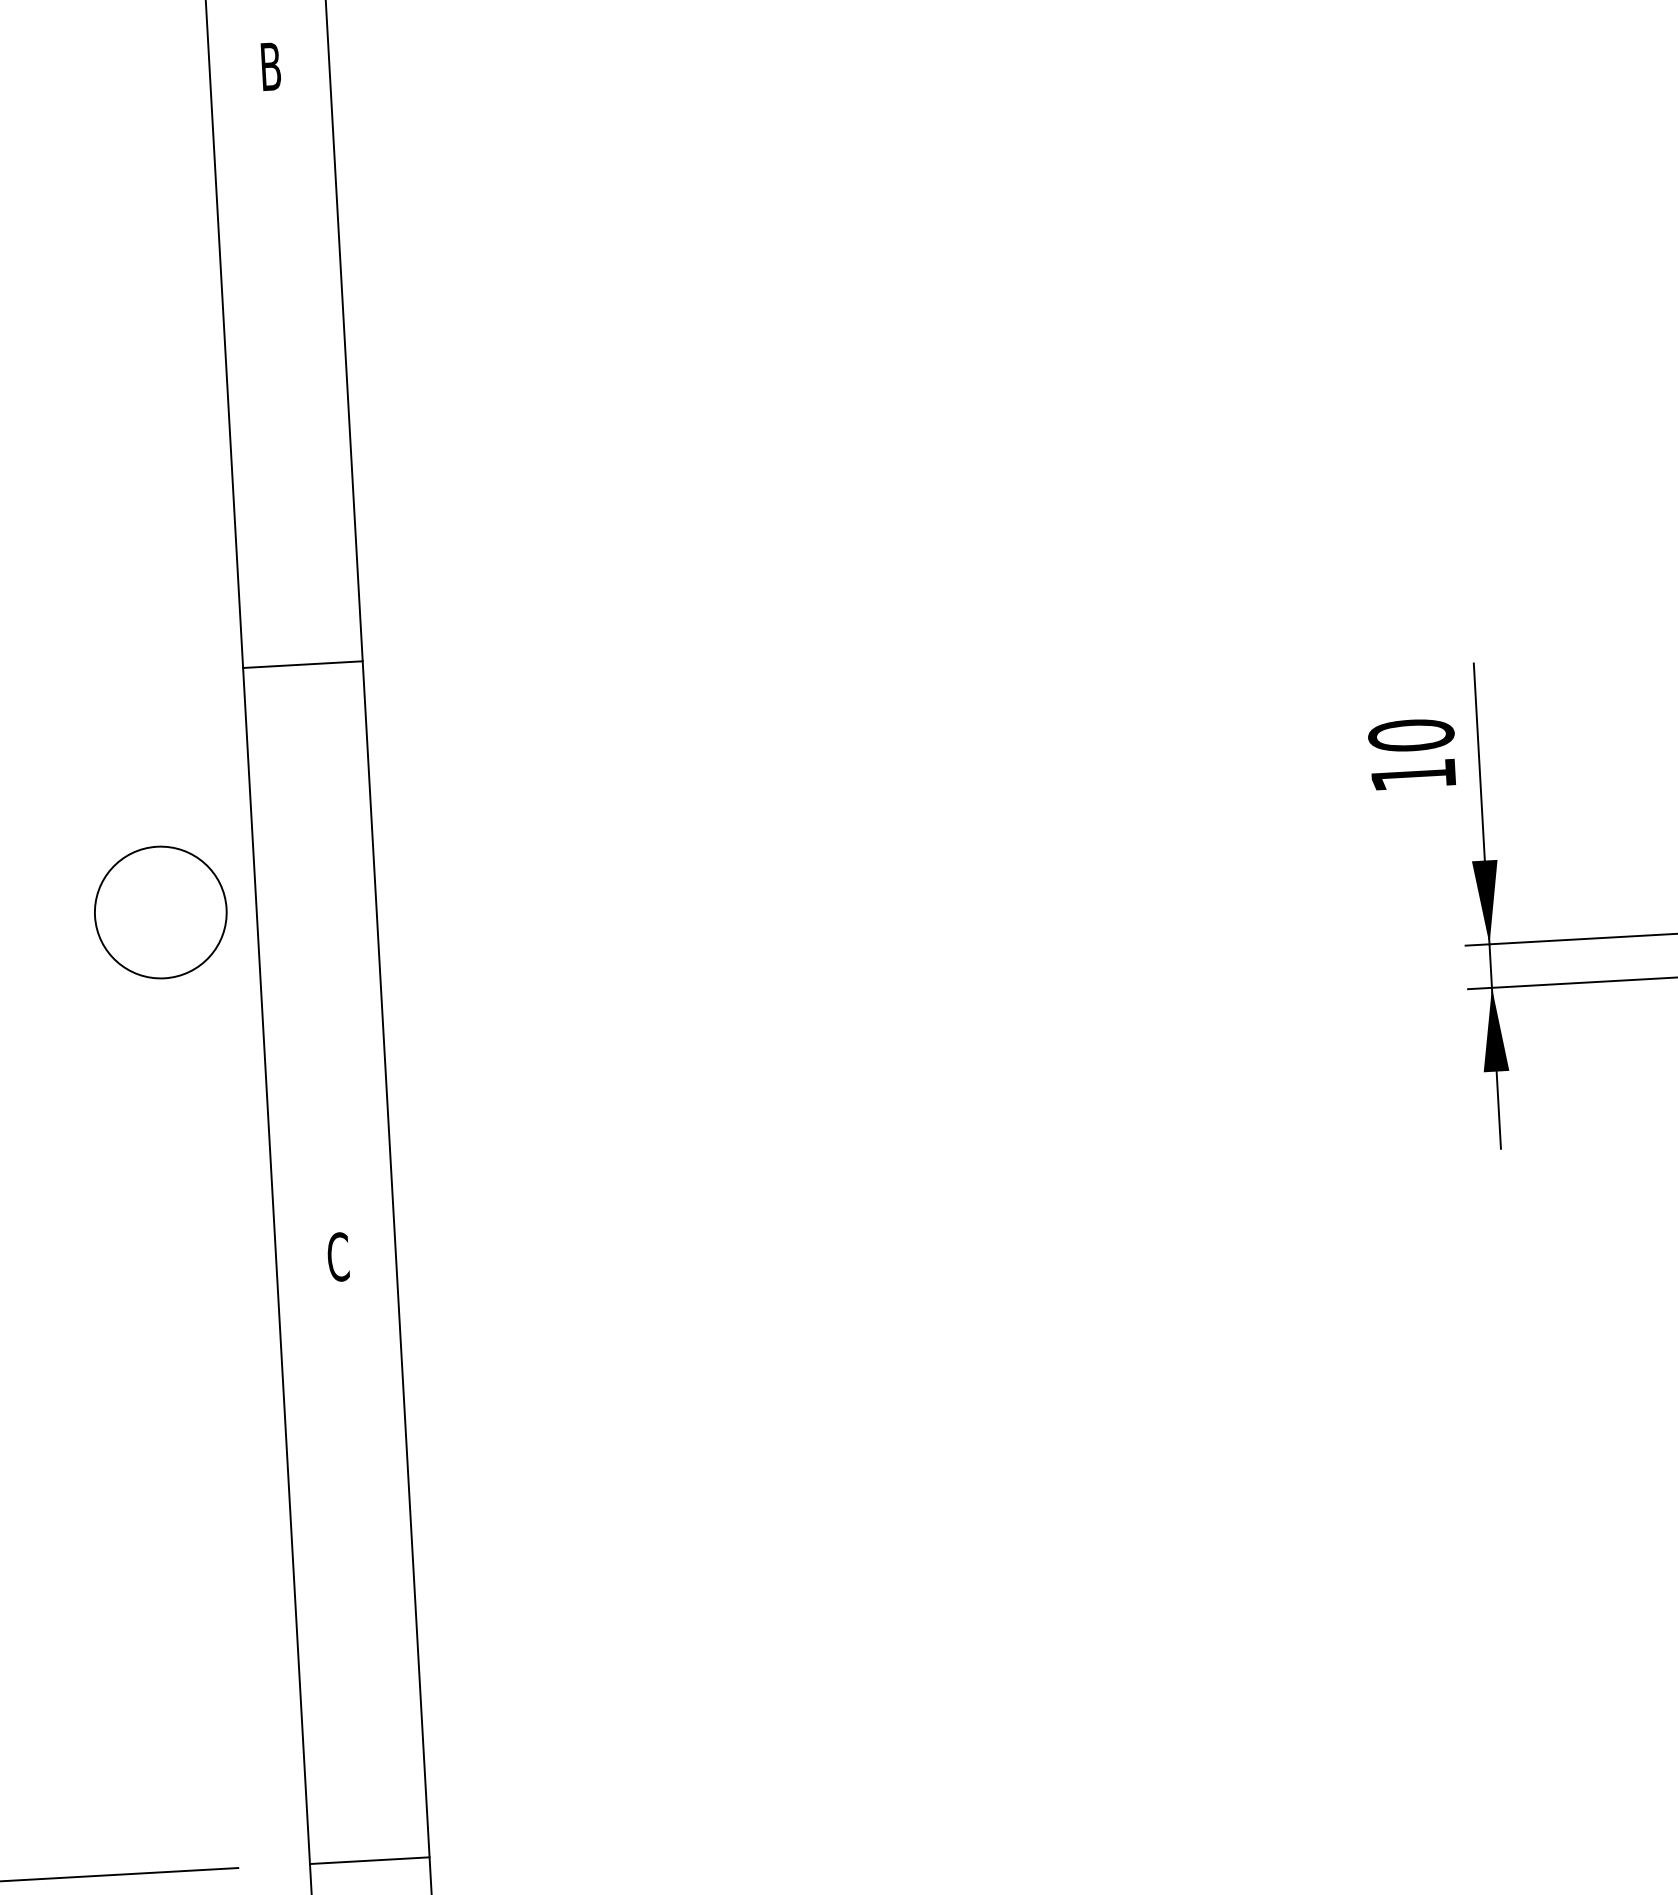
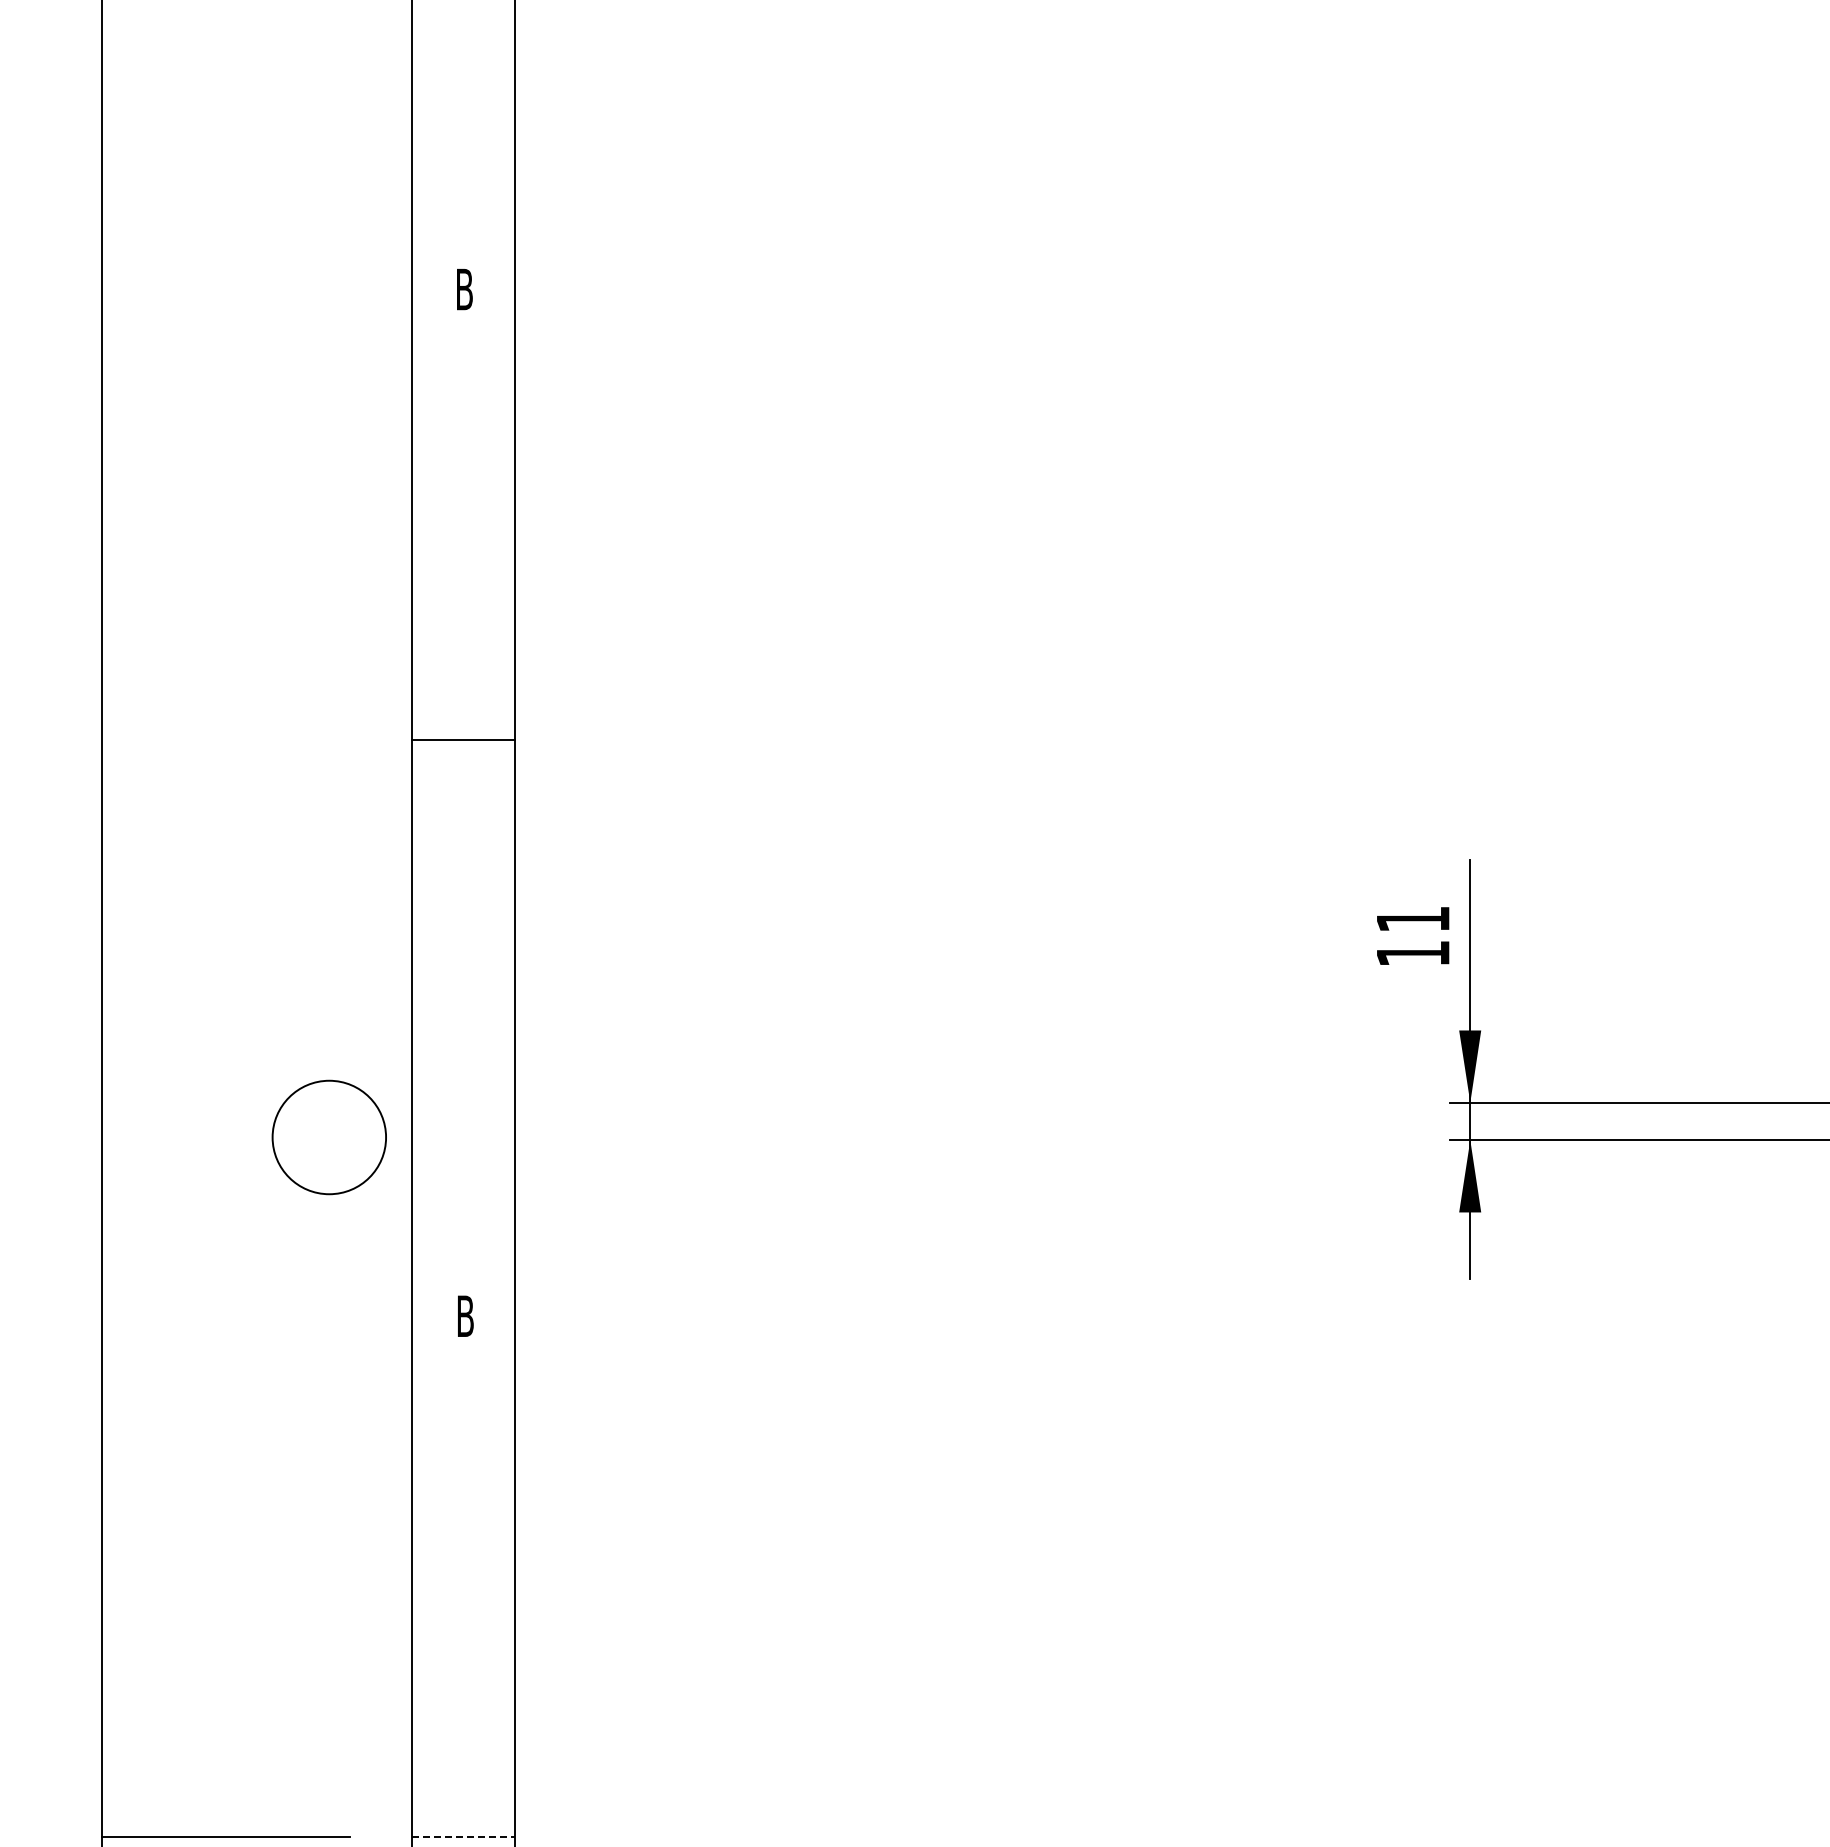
line: (302, 665) -> (463, 740), moved
text: (1410, 734) -> (1412, 918), 10 -> 11
circle: (159, 912) -> (328, 1137), moved
text: (338, 1257) -> (465, 1316), C -> B
line: (369, 1860) -> (463, 1836), solid -> dashed

